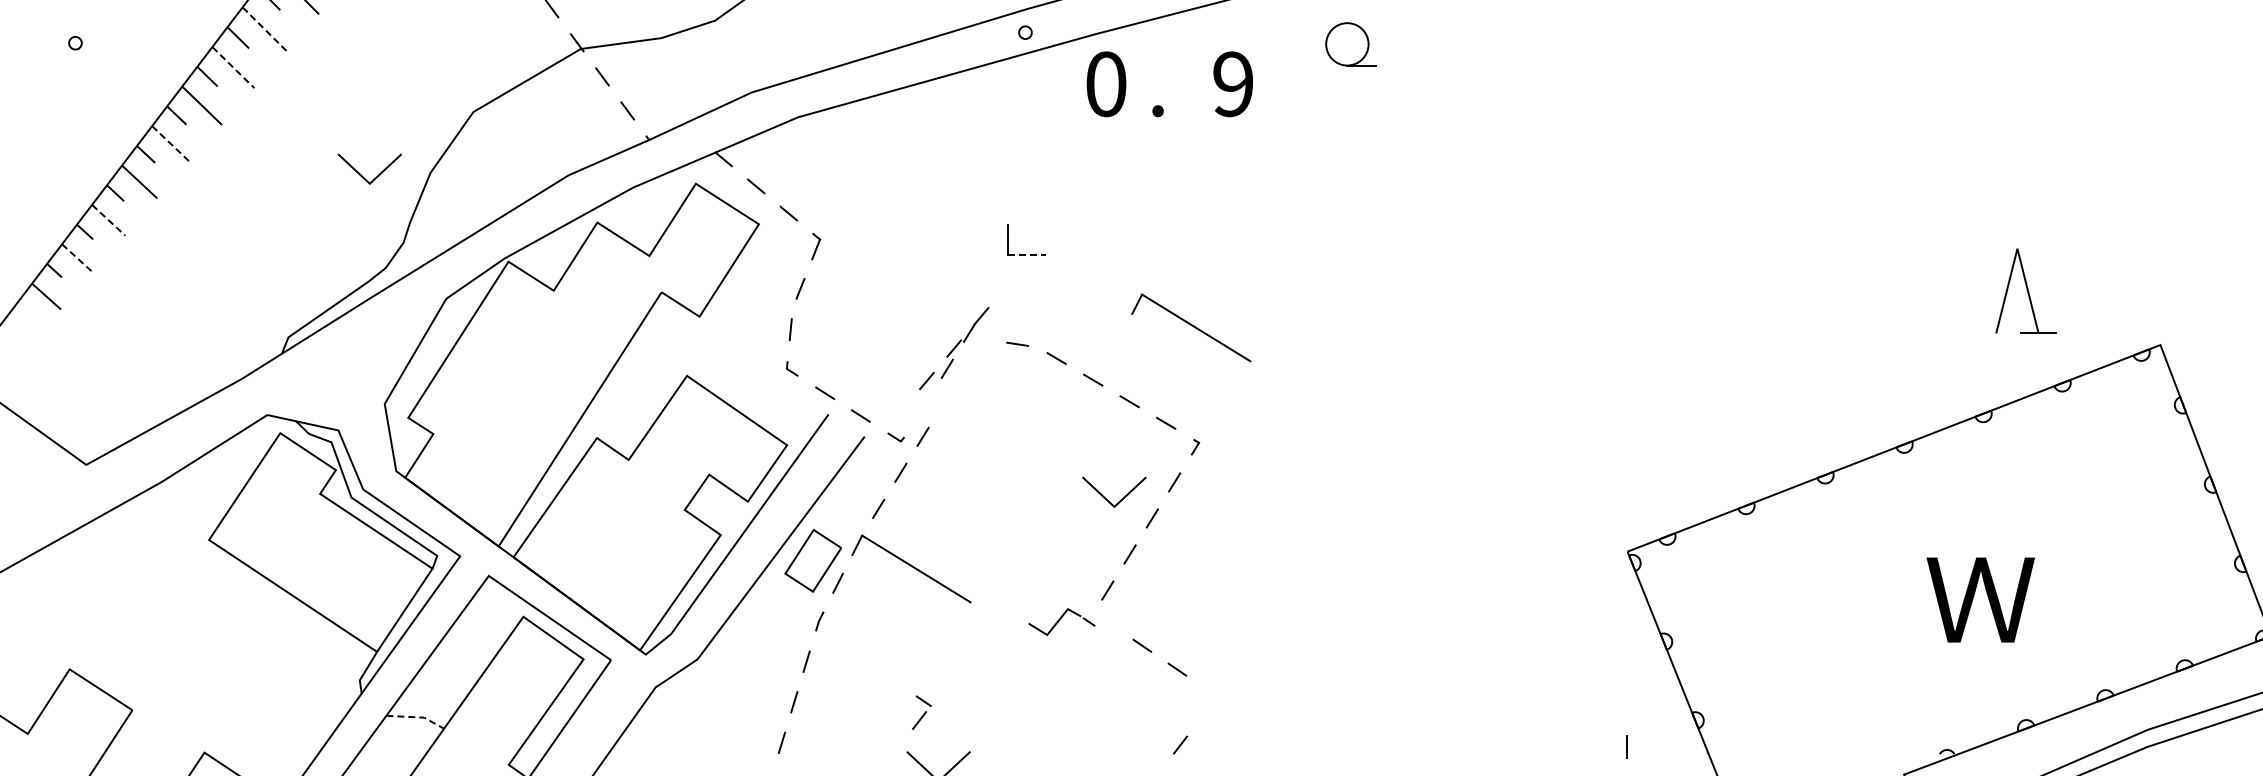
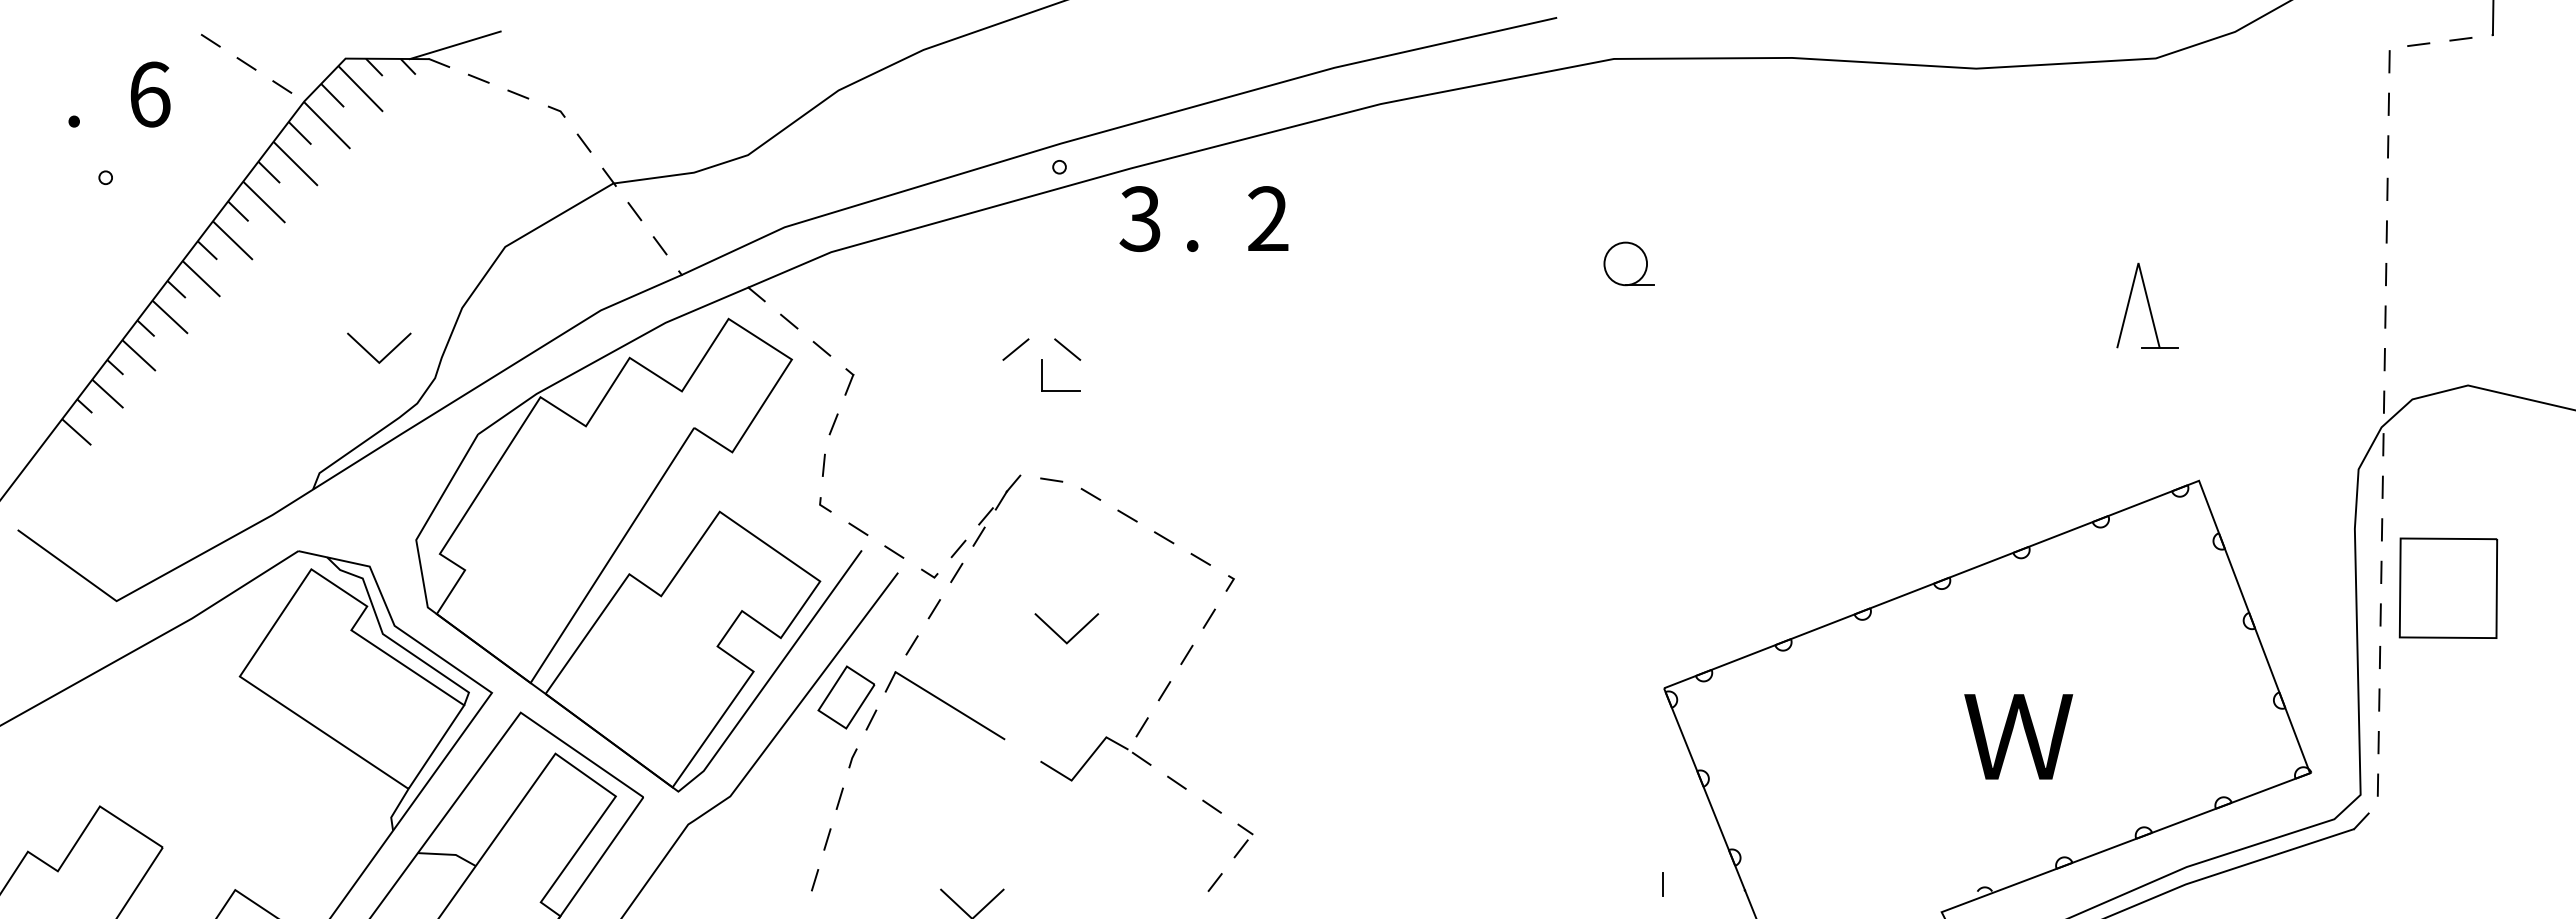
line: (265, 29) -> (296, 164), dashed -> solid
part: (1350, 43) -> (1628, 263), moved
line: (233, 67) -> (264, 202), dashed -> solid
text: (1105, 83) -> (1139, 218), 0 -> 3
text: (1233, 84) -> (1268, 219), 9 -> 2
line: (170, 143) -> (201, 278), dashed -> solid
line: (377, 175) -> (386, 354), moved
line: (981, 214) -> (1015, 349), added
line: (1033, 214) -> (1067, 349), added
line: (109, 220) -> (139, 355), dashed -> solid
line: (1027, 255) -> (1061, 390), dashed -> solid
line: (78, 259) -> (108, 394), dashed -> solid
part: (2026, 290) -> (2147, 305), moved
part: (1190, 327) -> (1225, 463), removed
part: (953, 348) -> (985, 516), moved
line: (1107, 499) -> (1059, 635), moved
part: (1061, 621) -> (1095, 758), size x1.67
part: (921, 712) -> (1243, 840), moved
line: (417, 717) -> (449, 854), dashed -> solid

